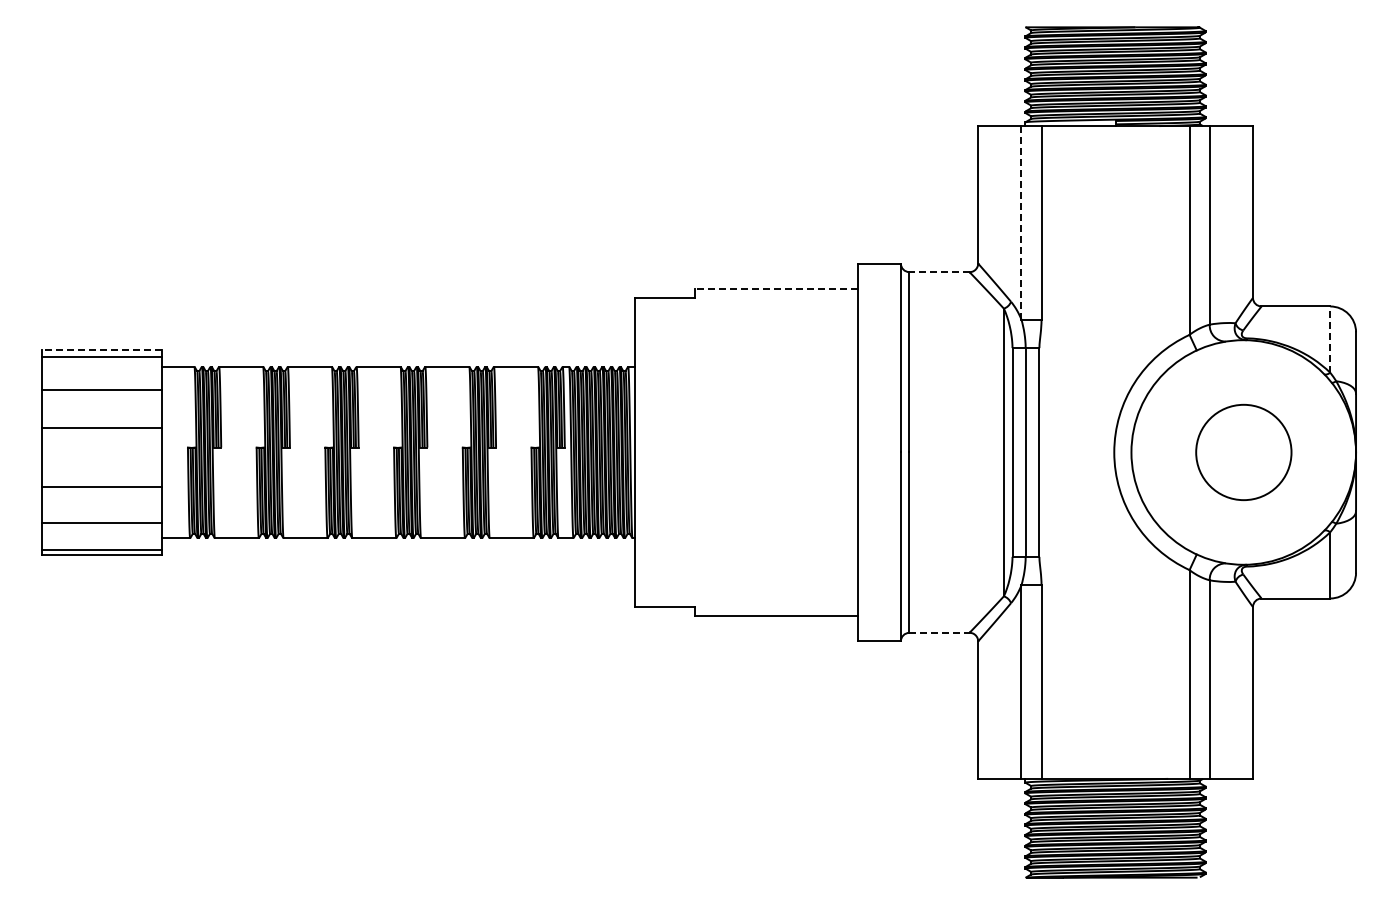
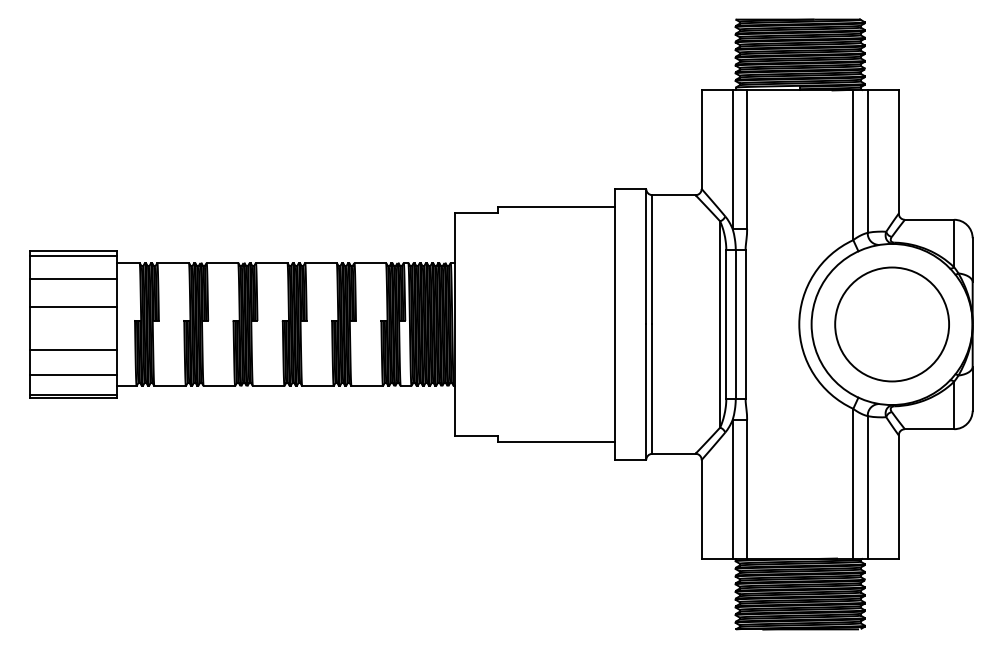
line: (1021, 222) -> (732, 159), dashed -> solid
line: (939, 272) -> (673, 195), dashed -> solid
line: (776, 289) -> (557, 207), dashed -> solid
line: (1330, 339) -> (954, 243), dashed -> solid
line: (101, 350) -> (73, 251), dashed -> solid
circle: (1243, 452) -> (891, 324), size x1.67
line: (940, 632) -> (674, 453), dashed -> solid

